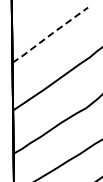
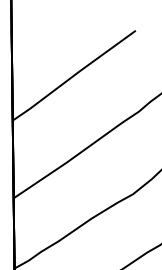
line: (50, 34) -> (74, 74), dashed -> solid

